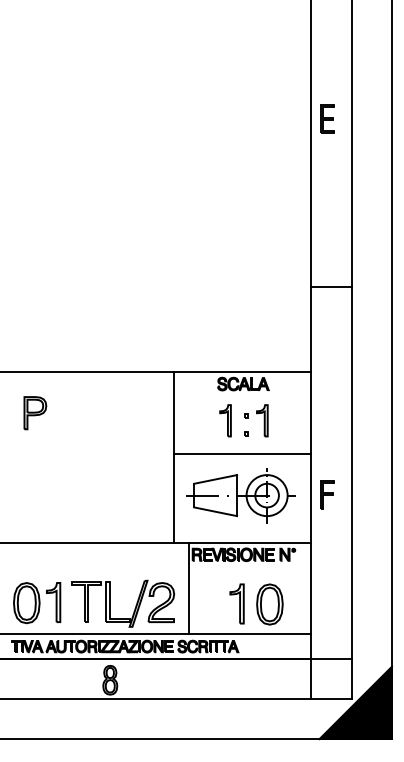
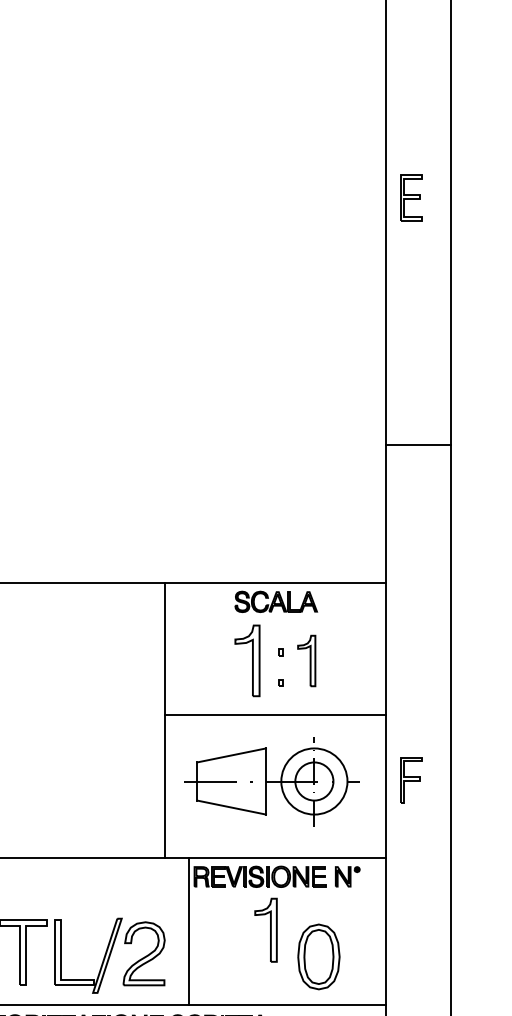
part: (327, 118) -> (411, 196), moved
part: (225, 420) -> (247, 660), size x1.4
part: (236, 603) -> (265, 929), moved

